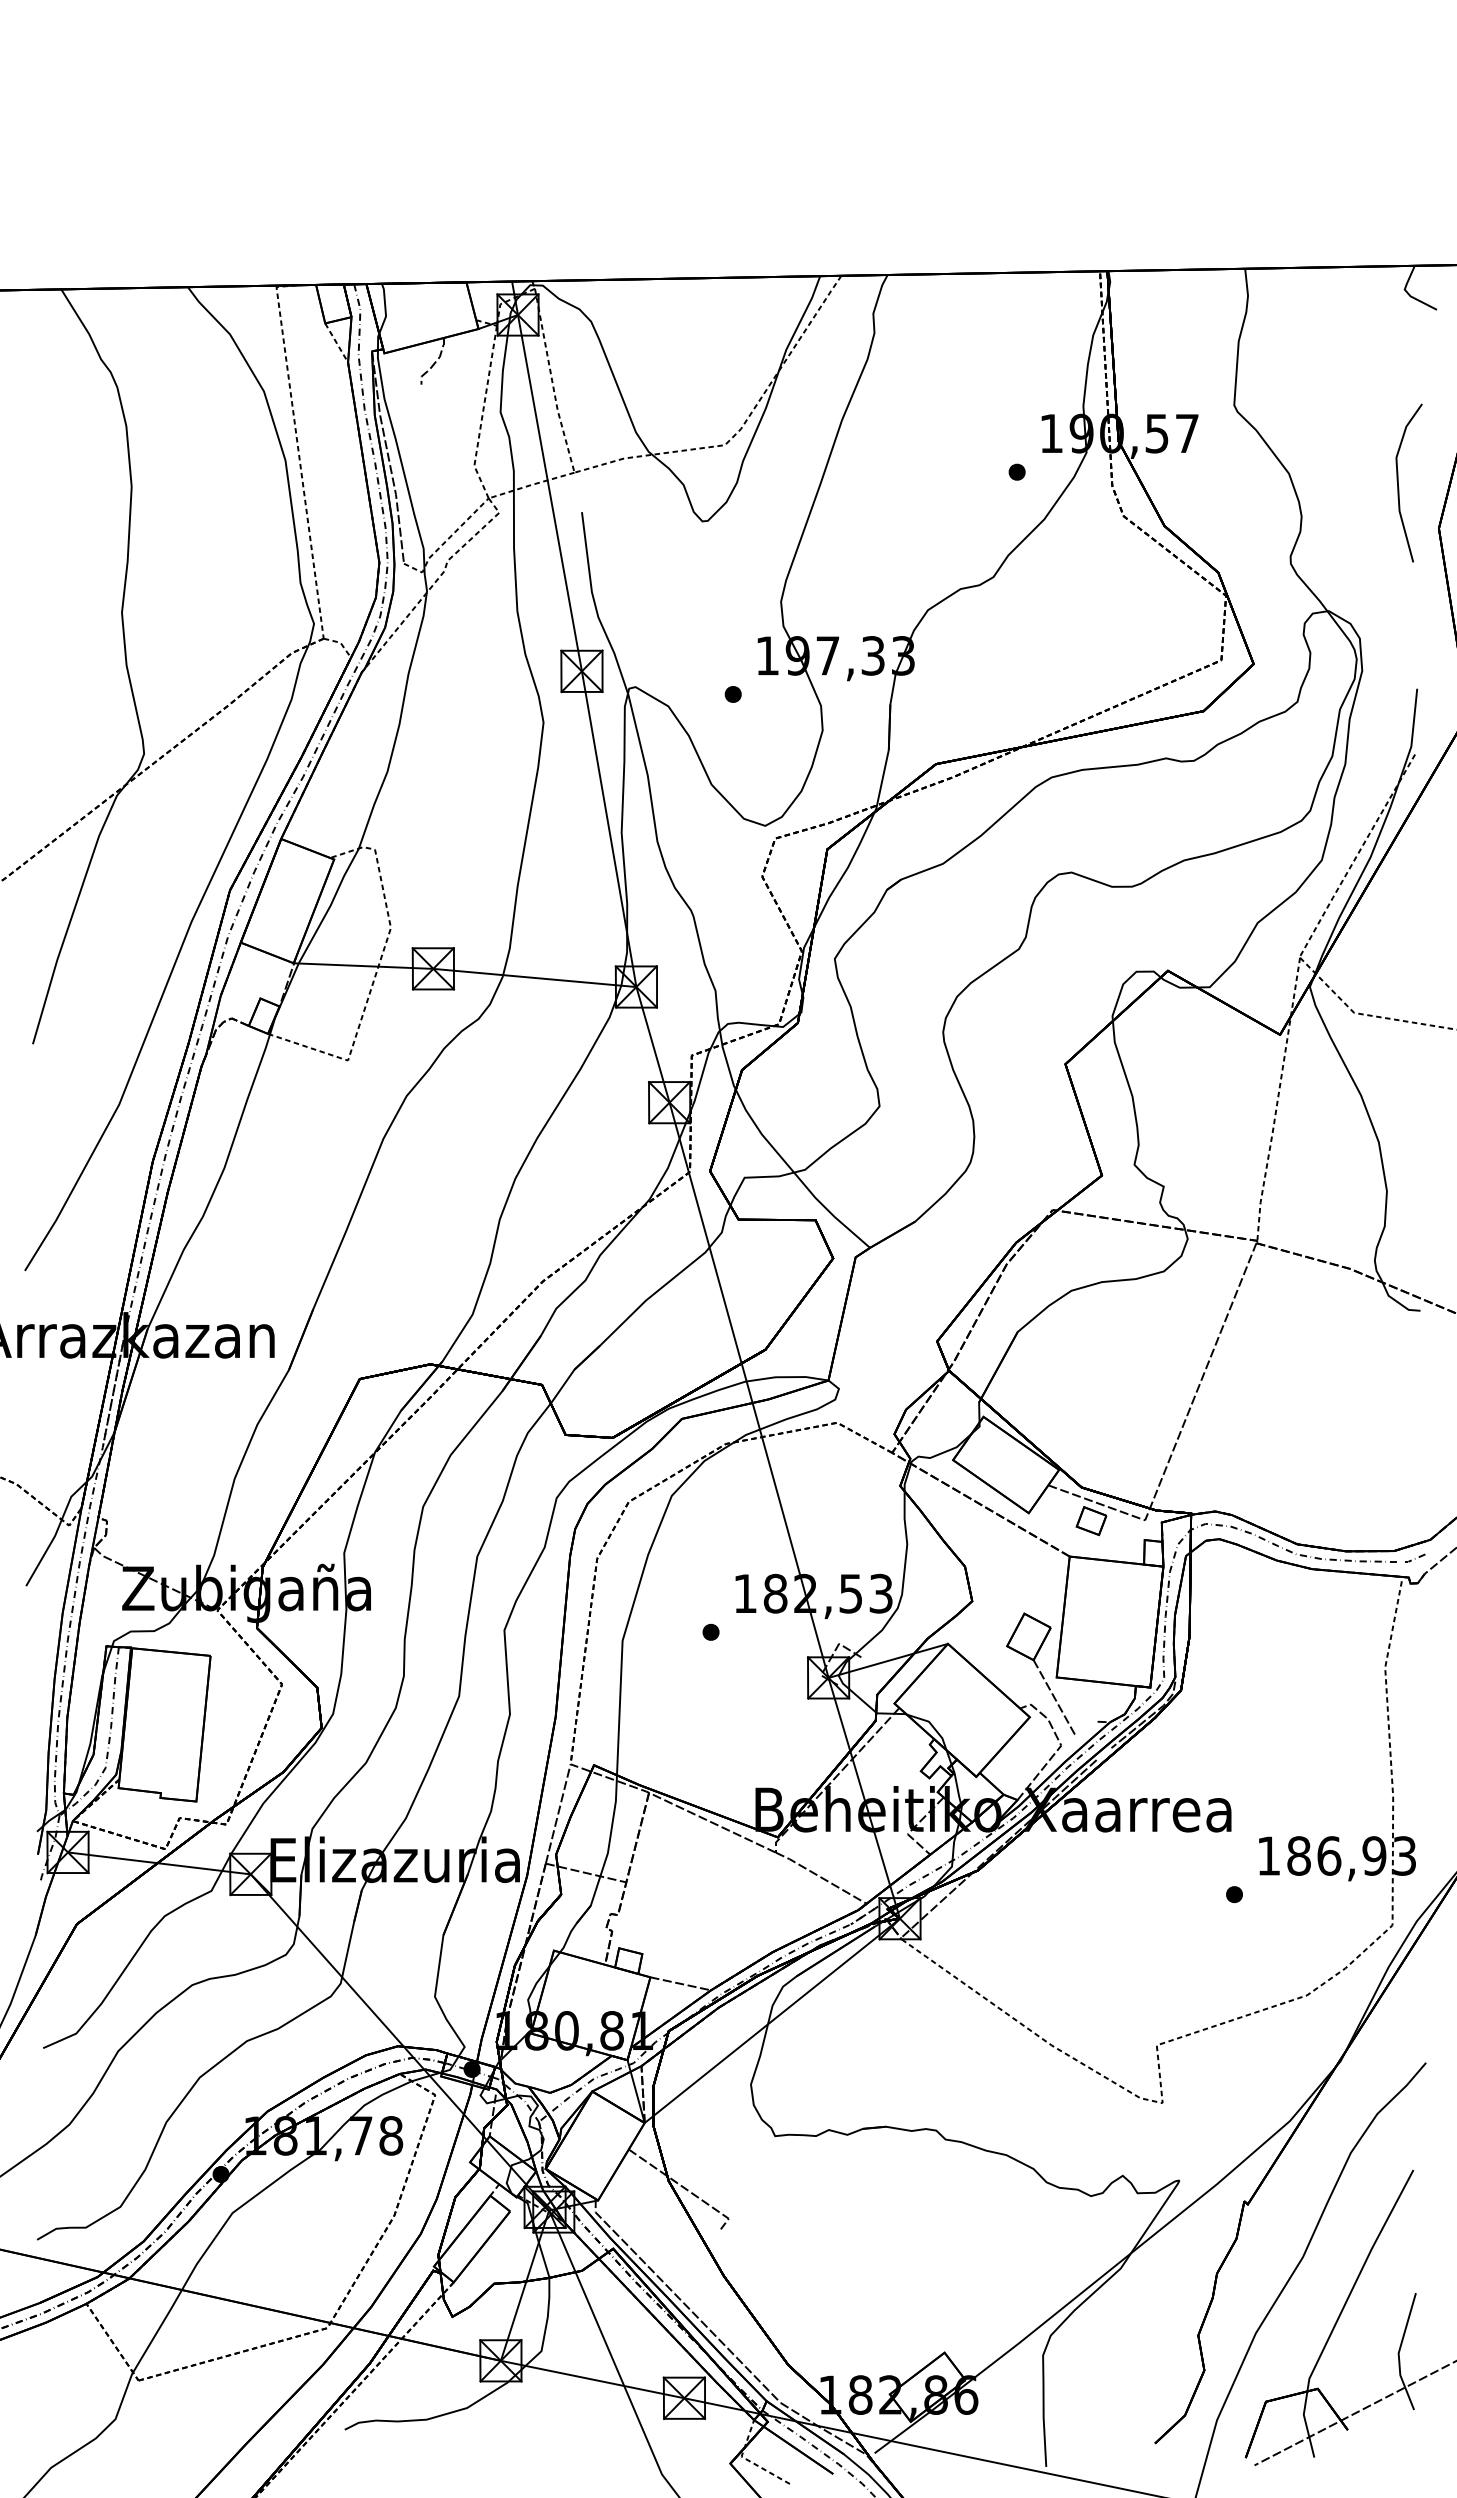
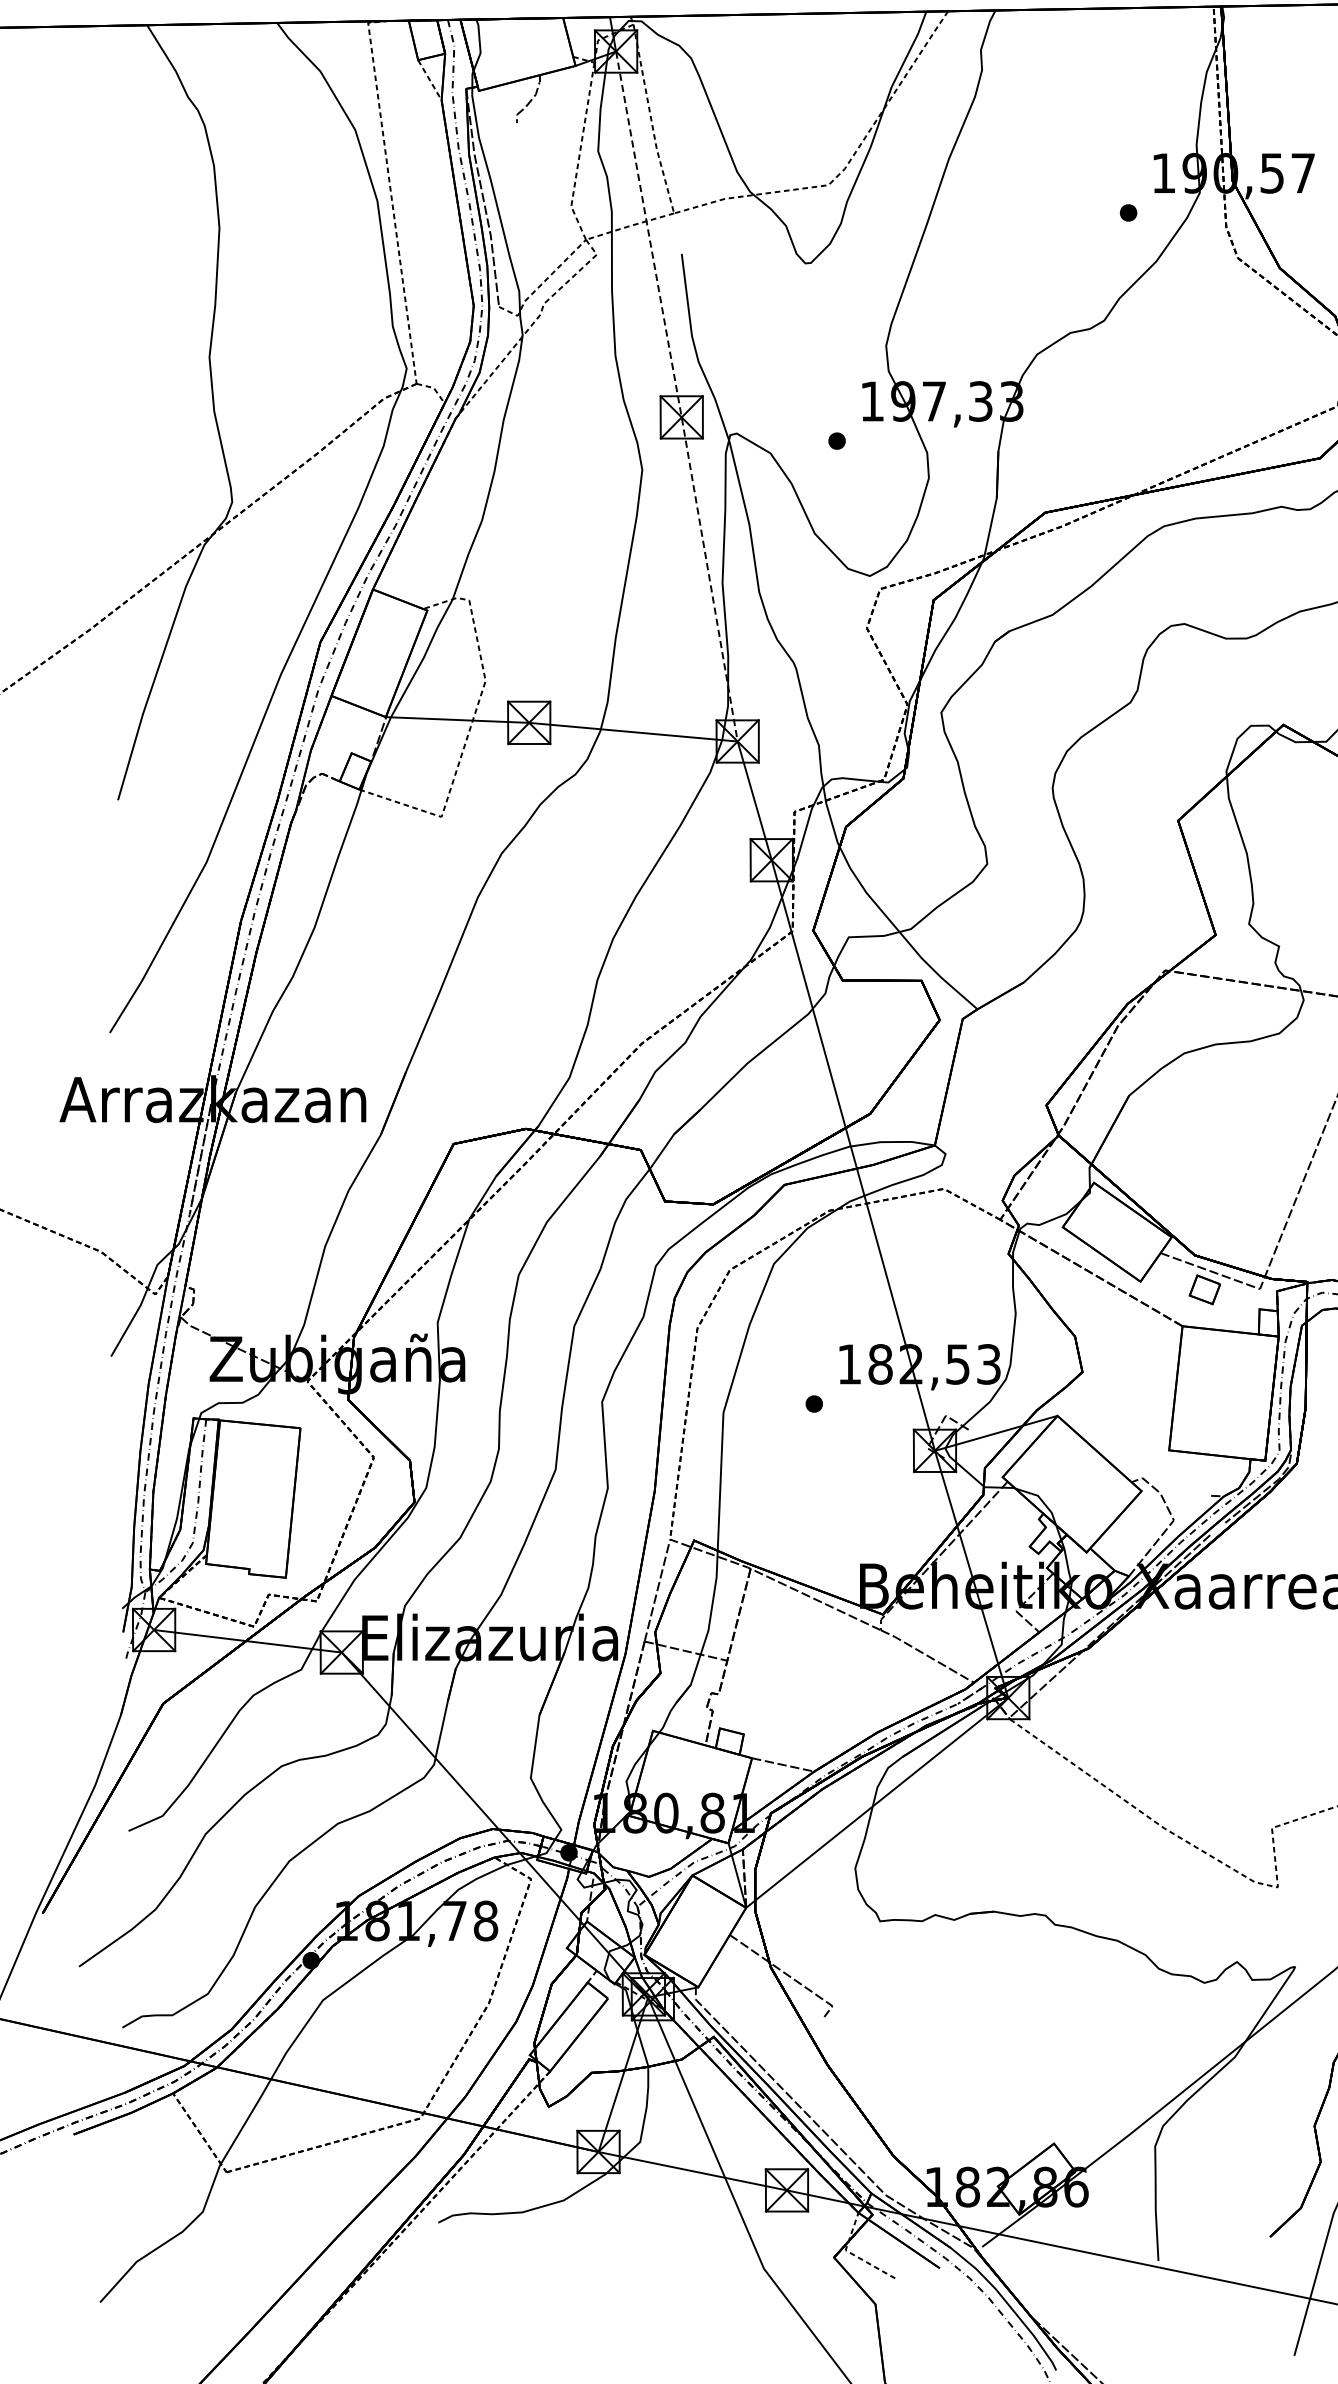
line: (578, 651) -> (678, 397), solid -> dashed
part: (1040, 1673) -> (1152, 1446), removed

